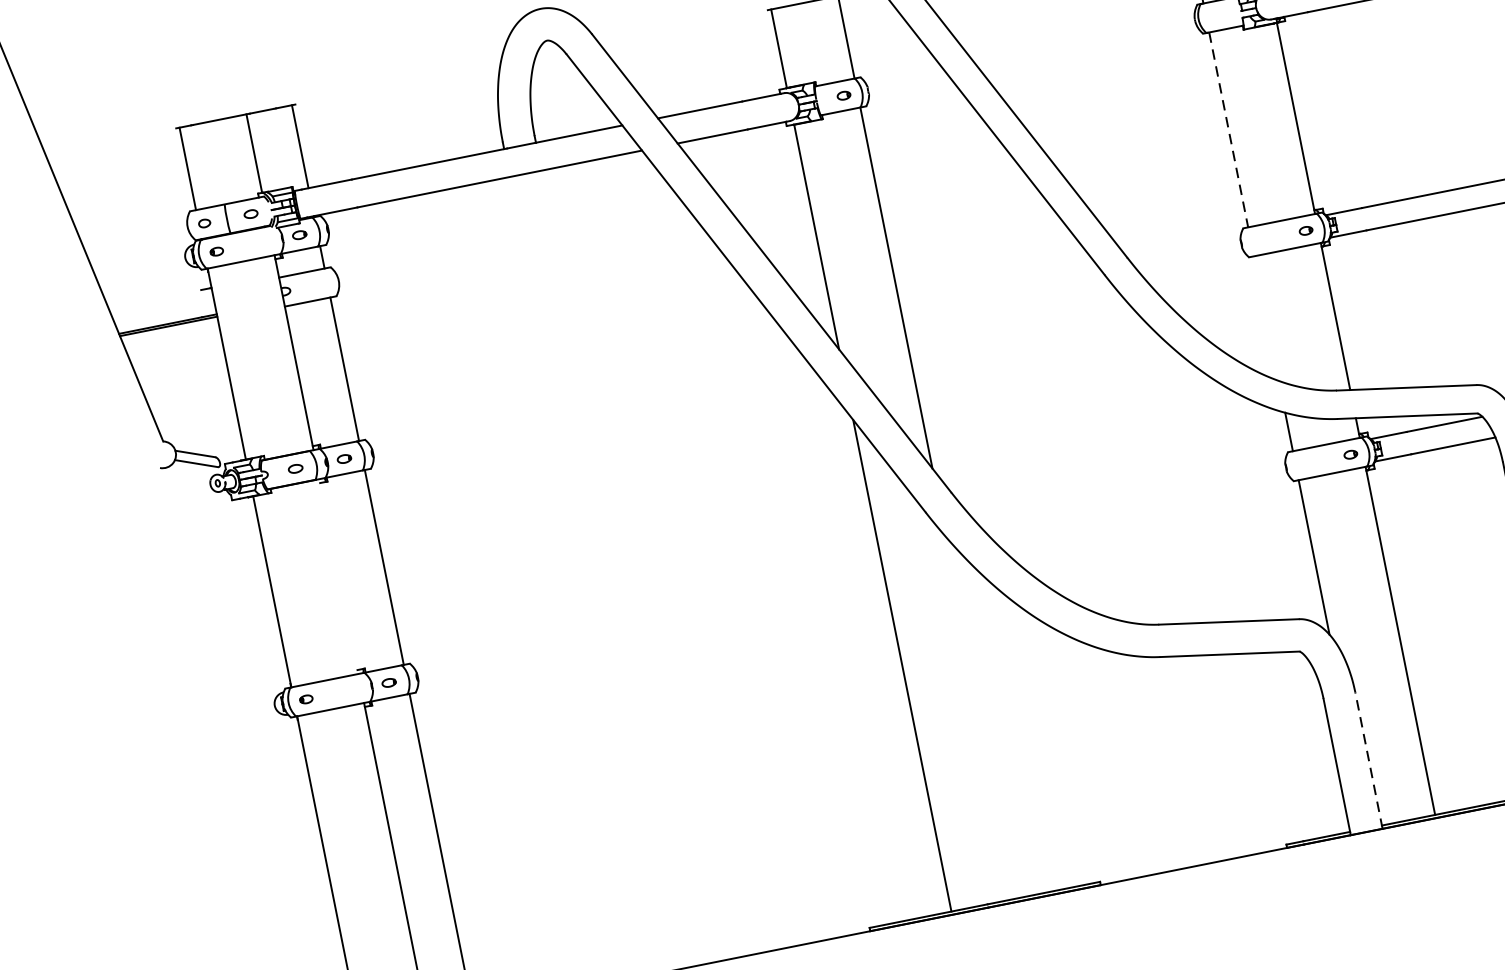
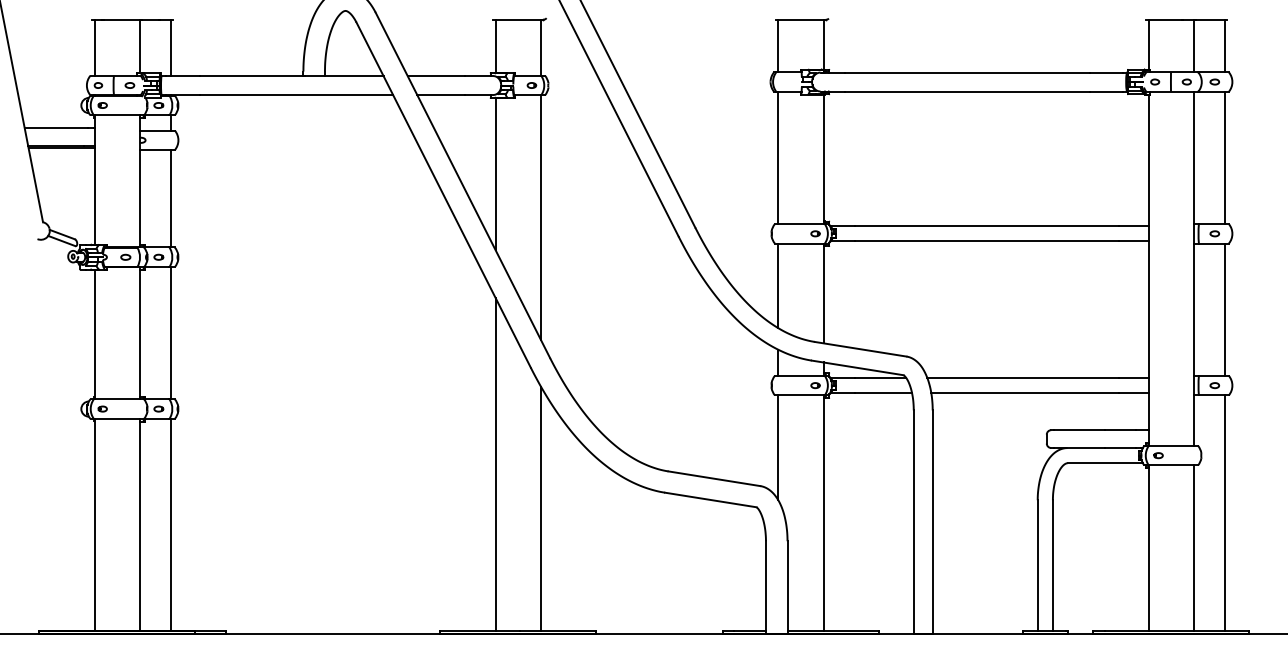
line: (1229, 130) -> (778, 158), dashed -> solid
line: (153, 299) -> (55, 128), added
line: (1266, 317) -> (778, 285), added
line: (338, 577) -> (139, 333), added
line: (982, 716) -> (541, 508), added
line: (1368, 759) -> (787, 586), dashed -> solid

